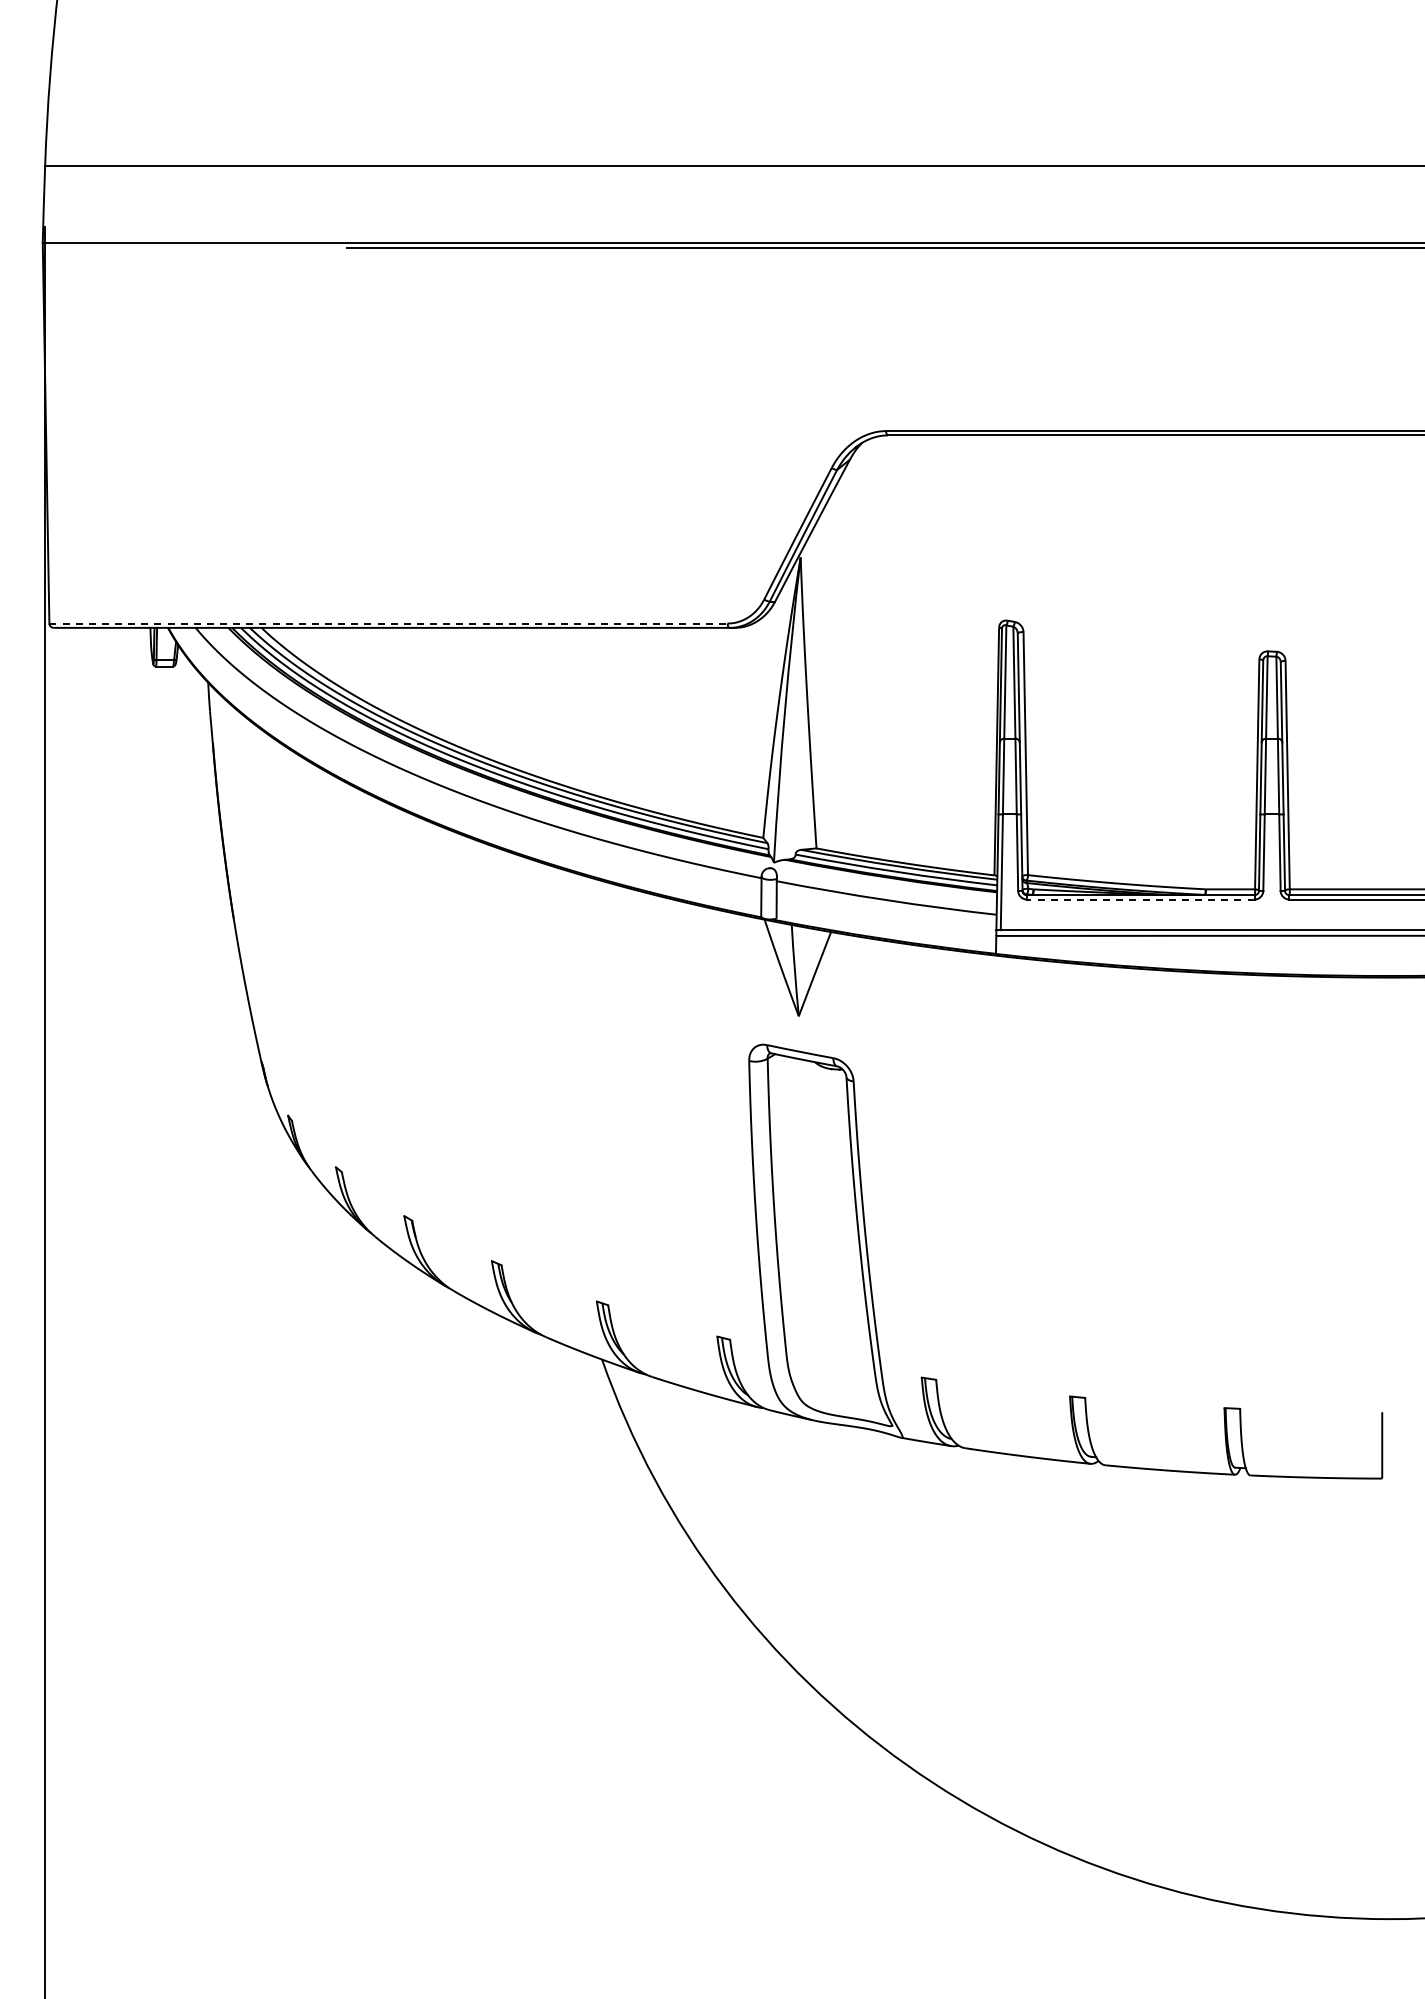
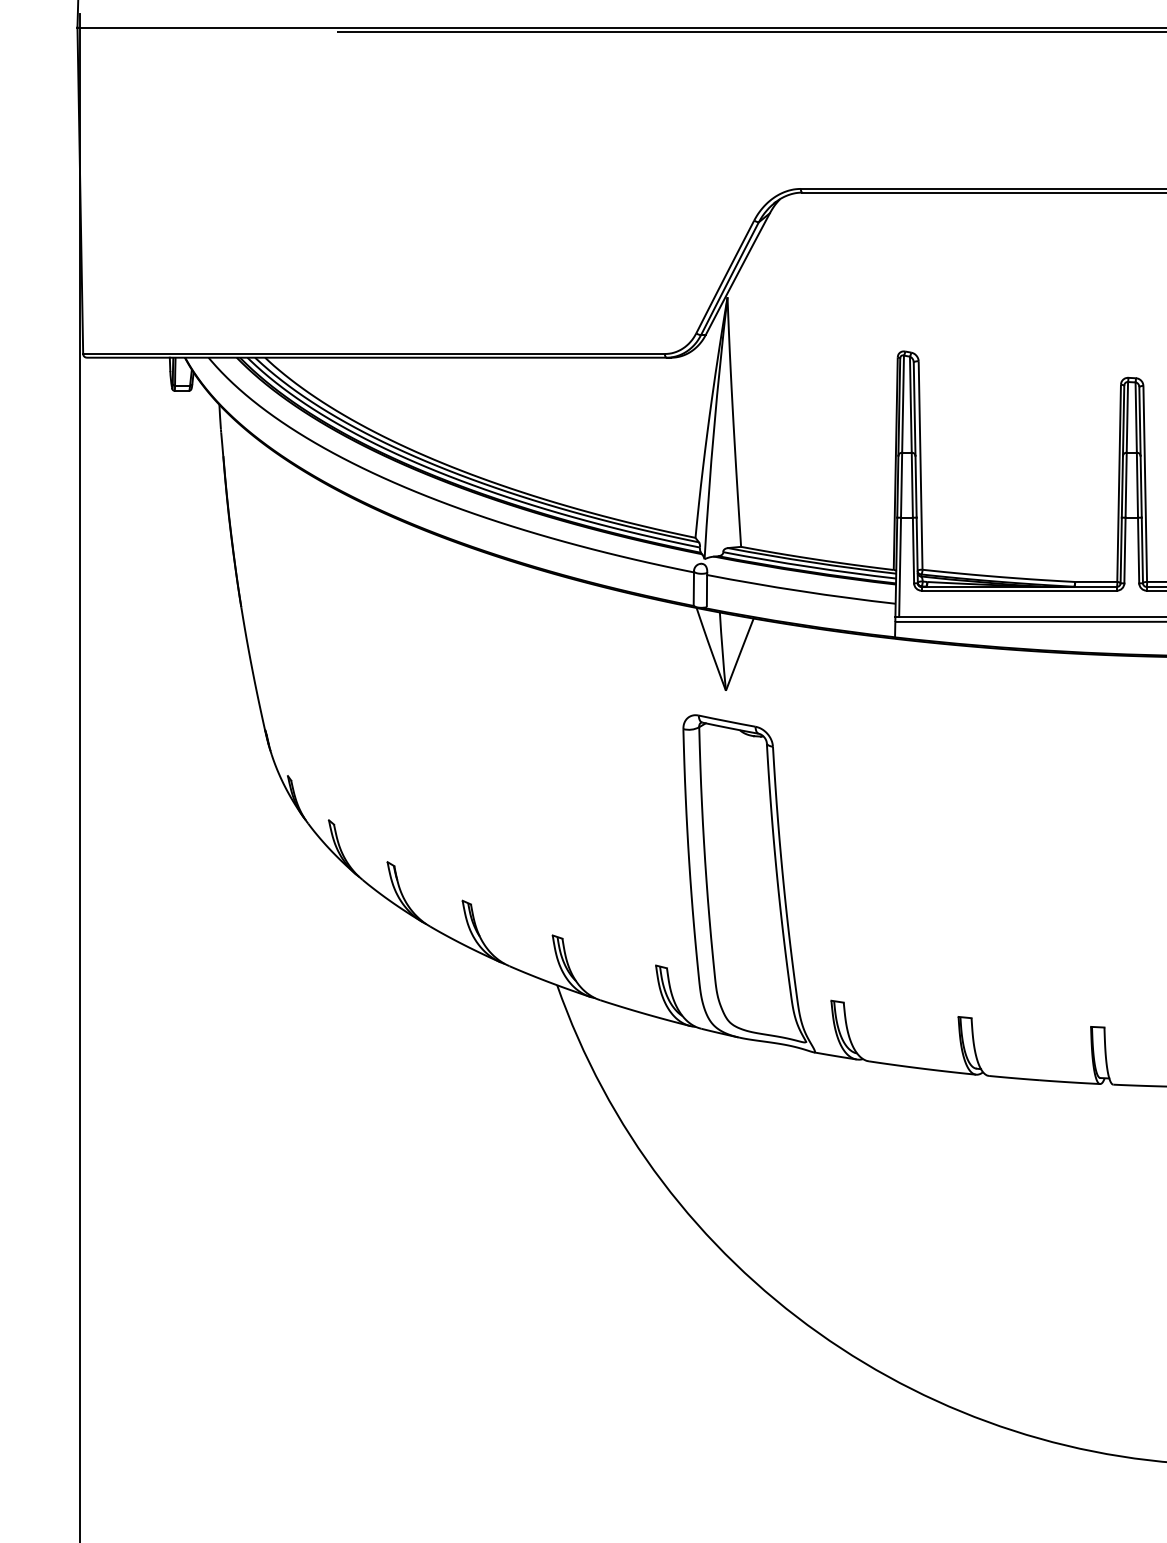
line: (389, 623) -> (374, 353), dashed -> solid
line: (1140, 899) -> (1019, 590), dashed -> solid

